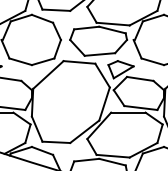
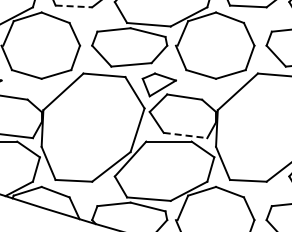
line: (56, 10) -> (74, 6), solid -> dashed
line: (140, 108) -> (185, 135), solid -> dashed

